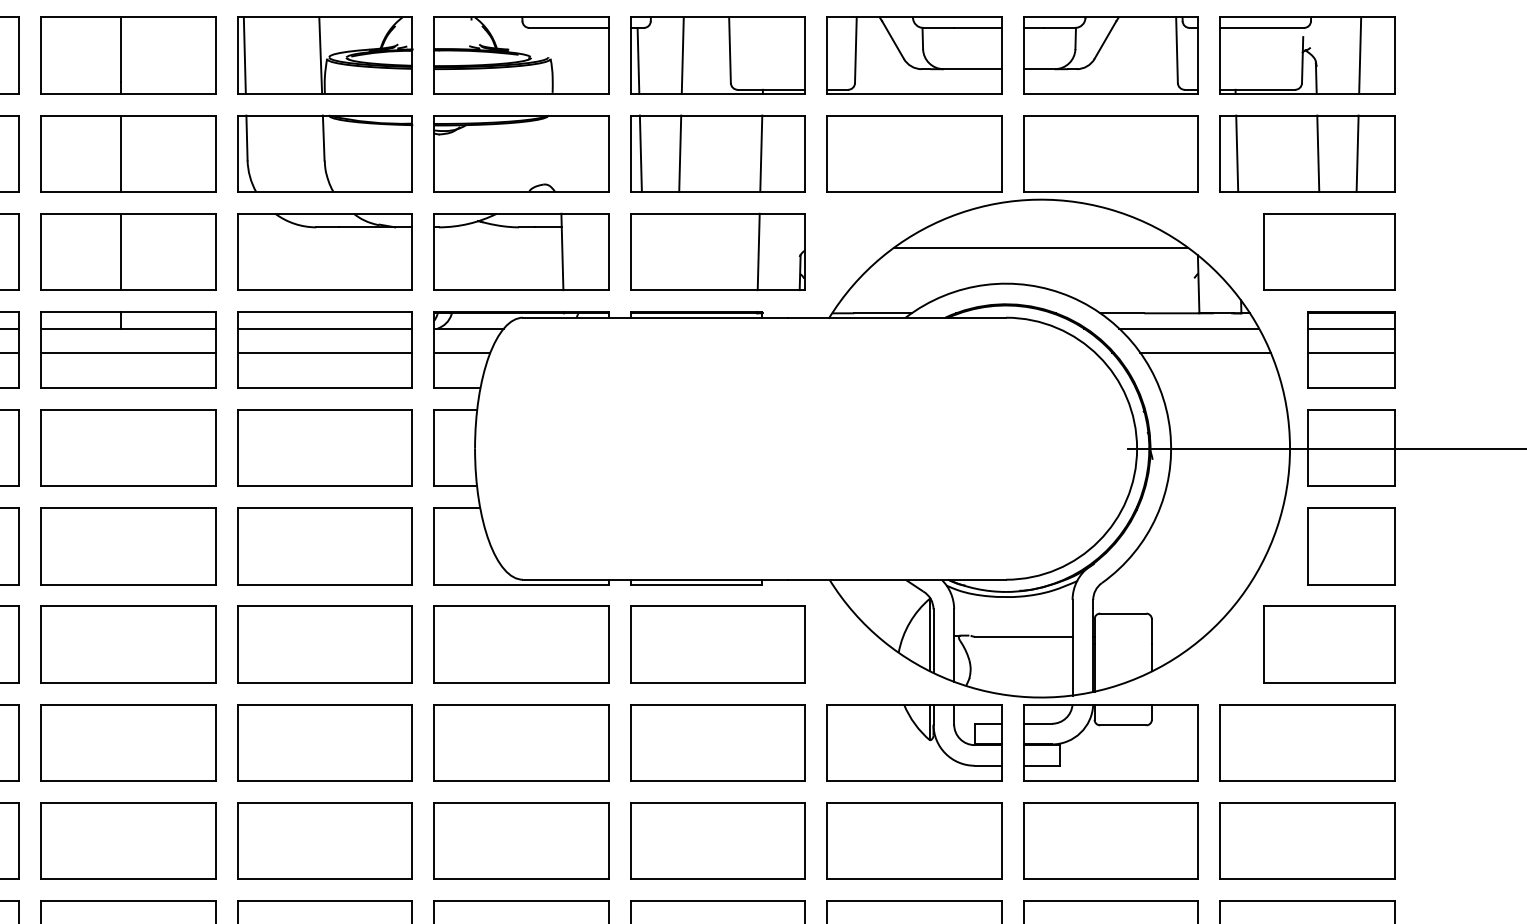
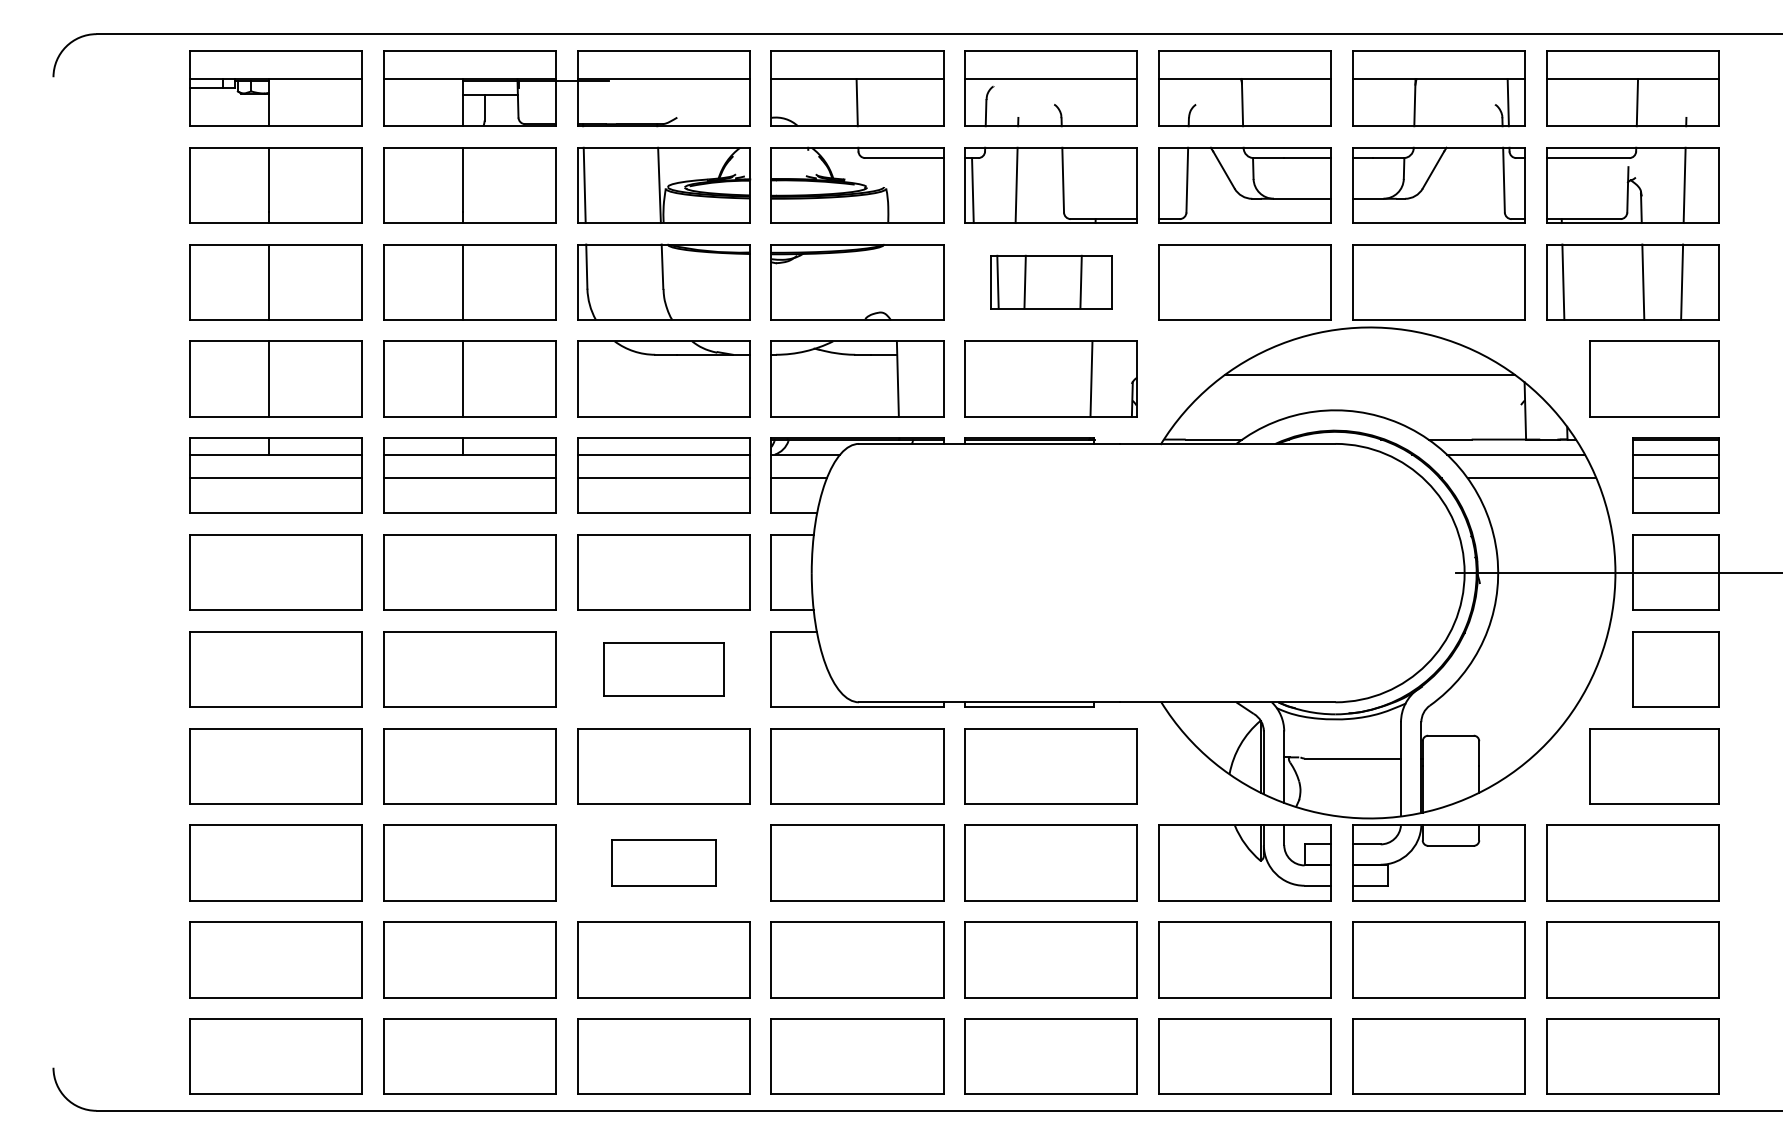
part: (717, 153) -> (1050, 281), size x0.7
part: (324, 546) -> (663, 669), size x0.7
part: (324, 742) -> (663, 862), size x0.6

